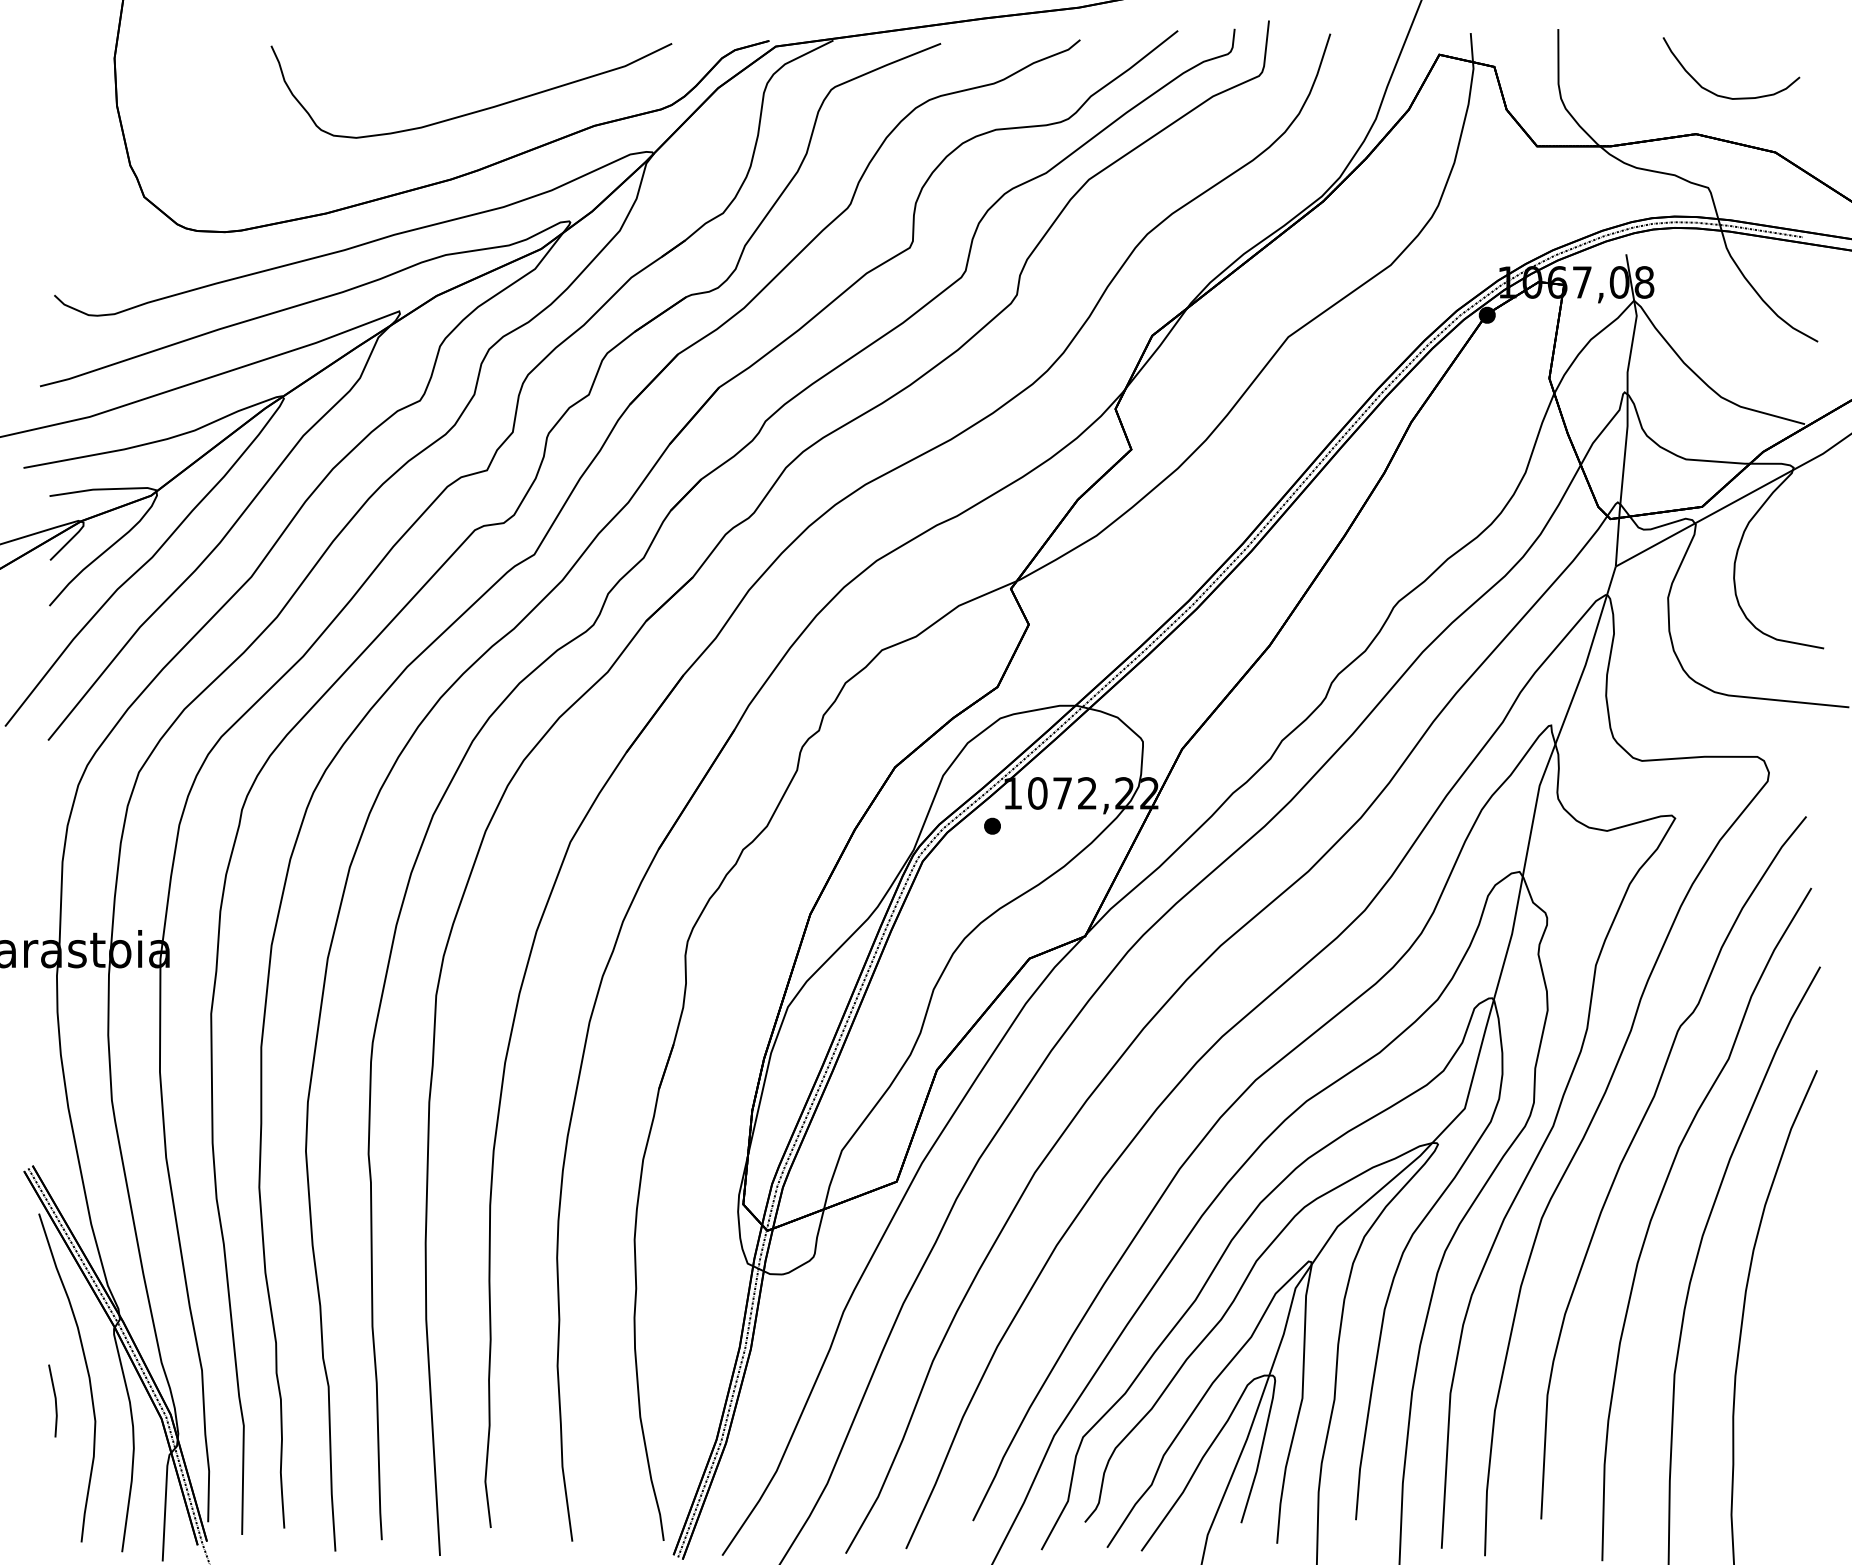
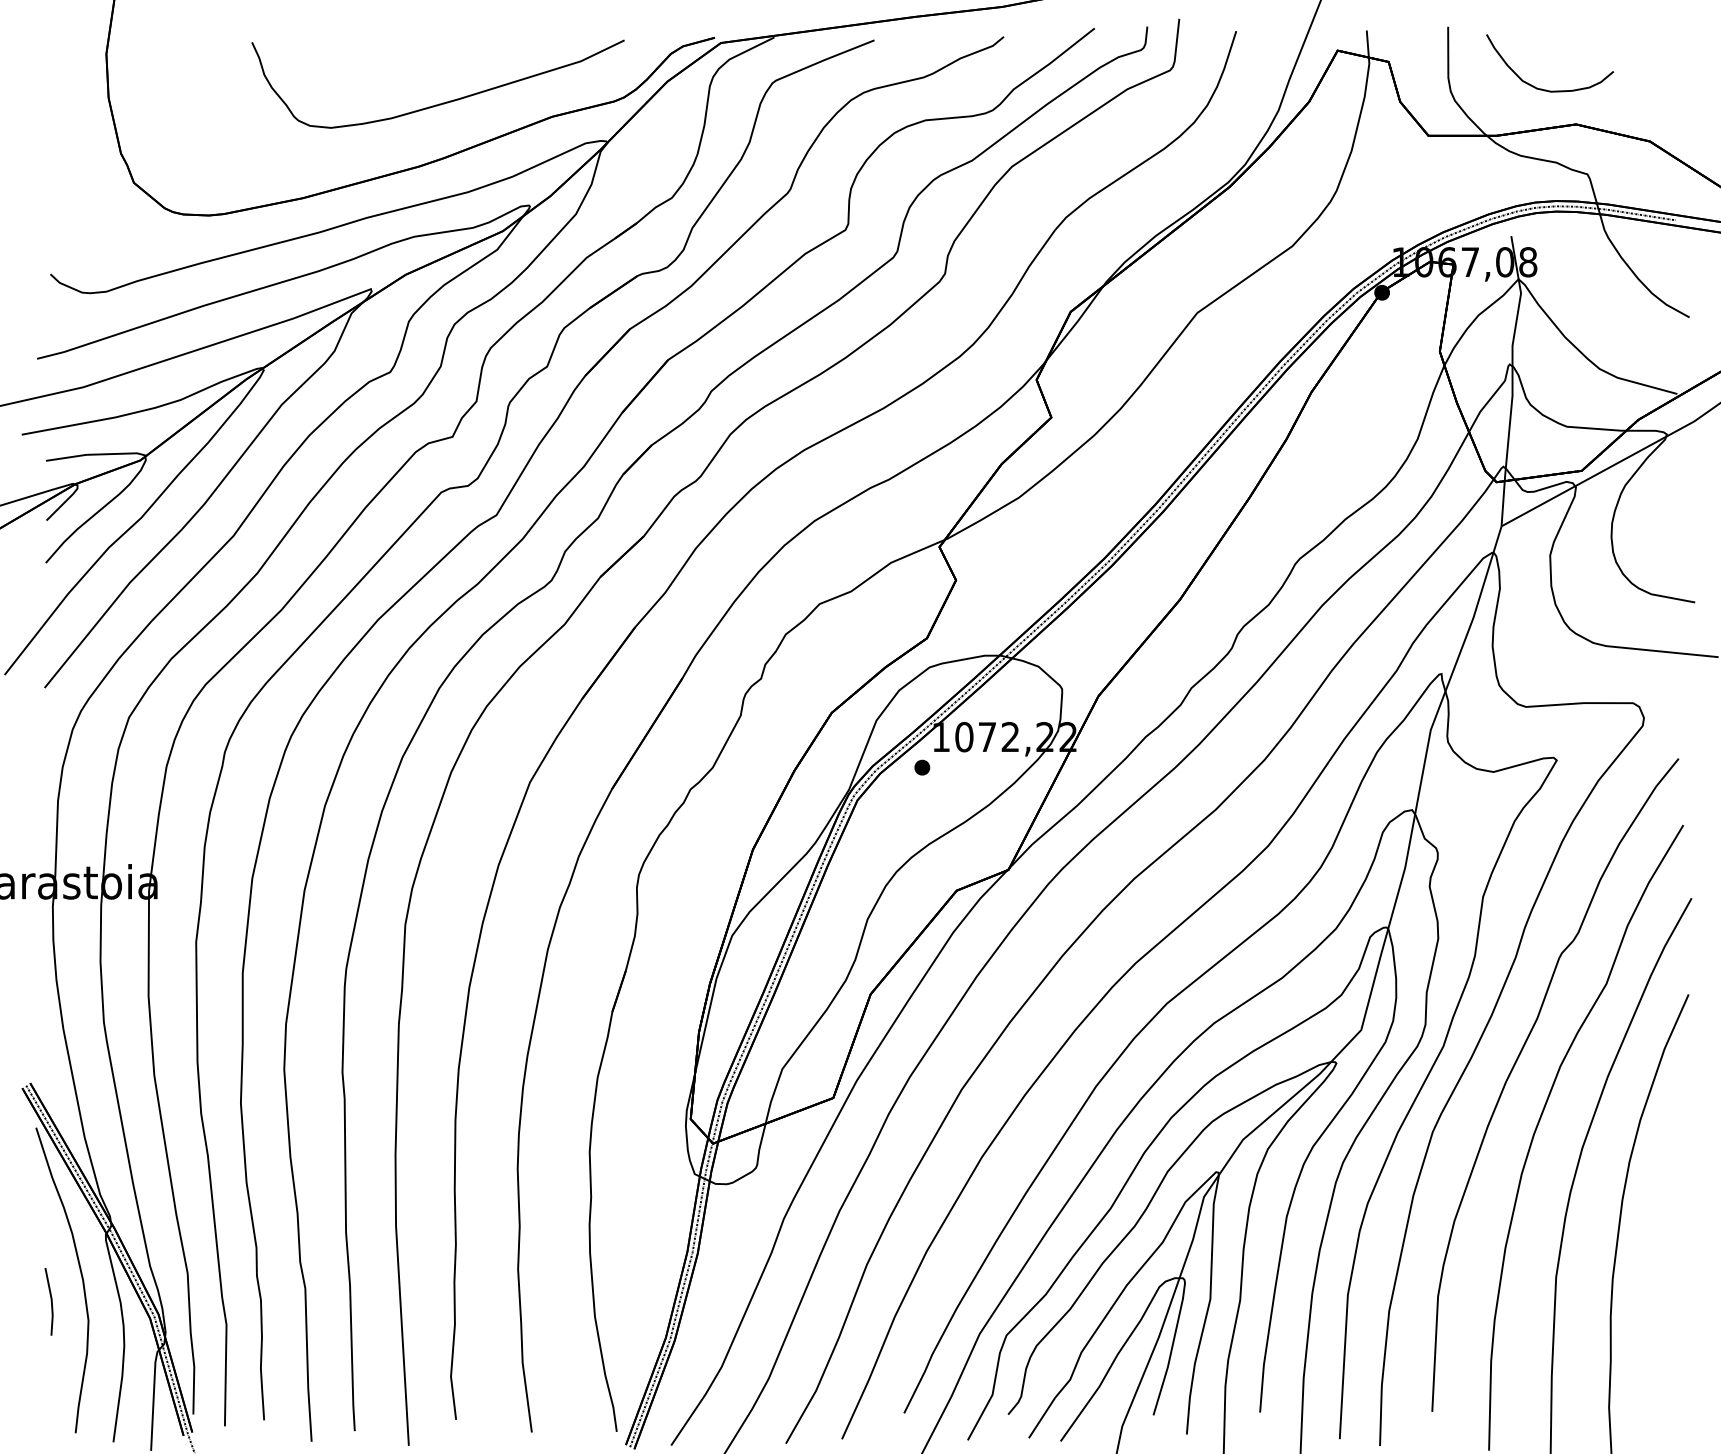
part: (1723, 95) -> (1542, 88), moved

